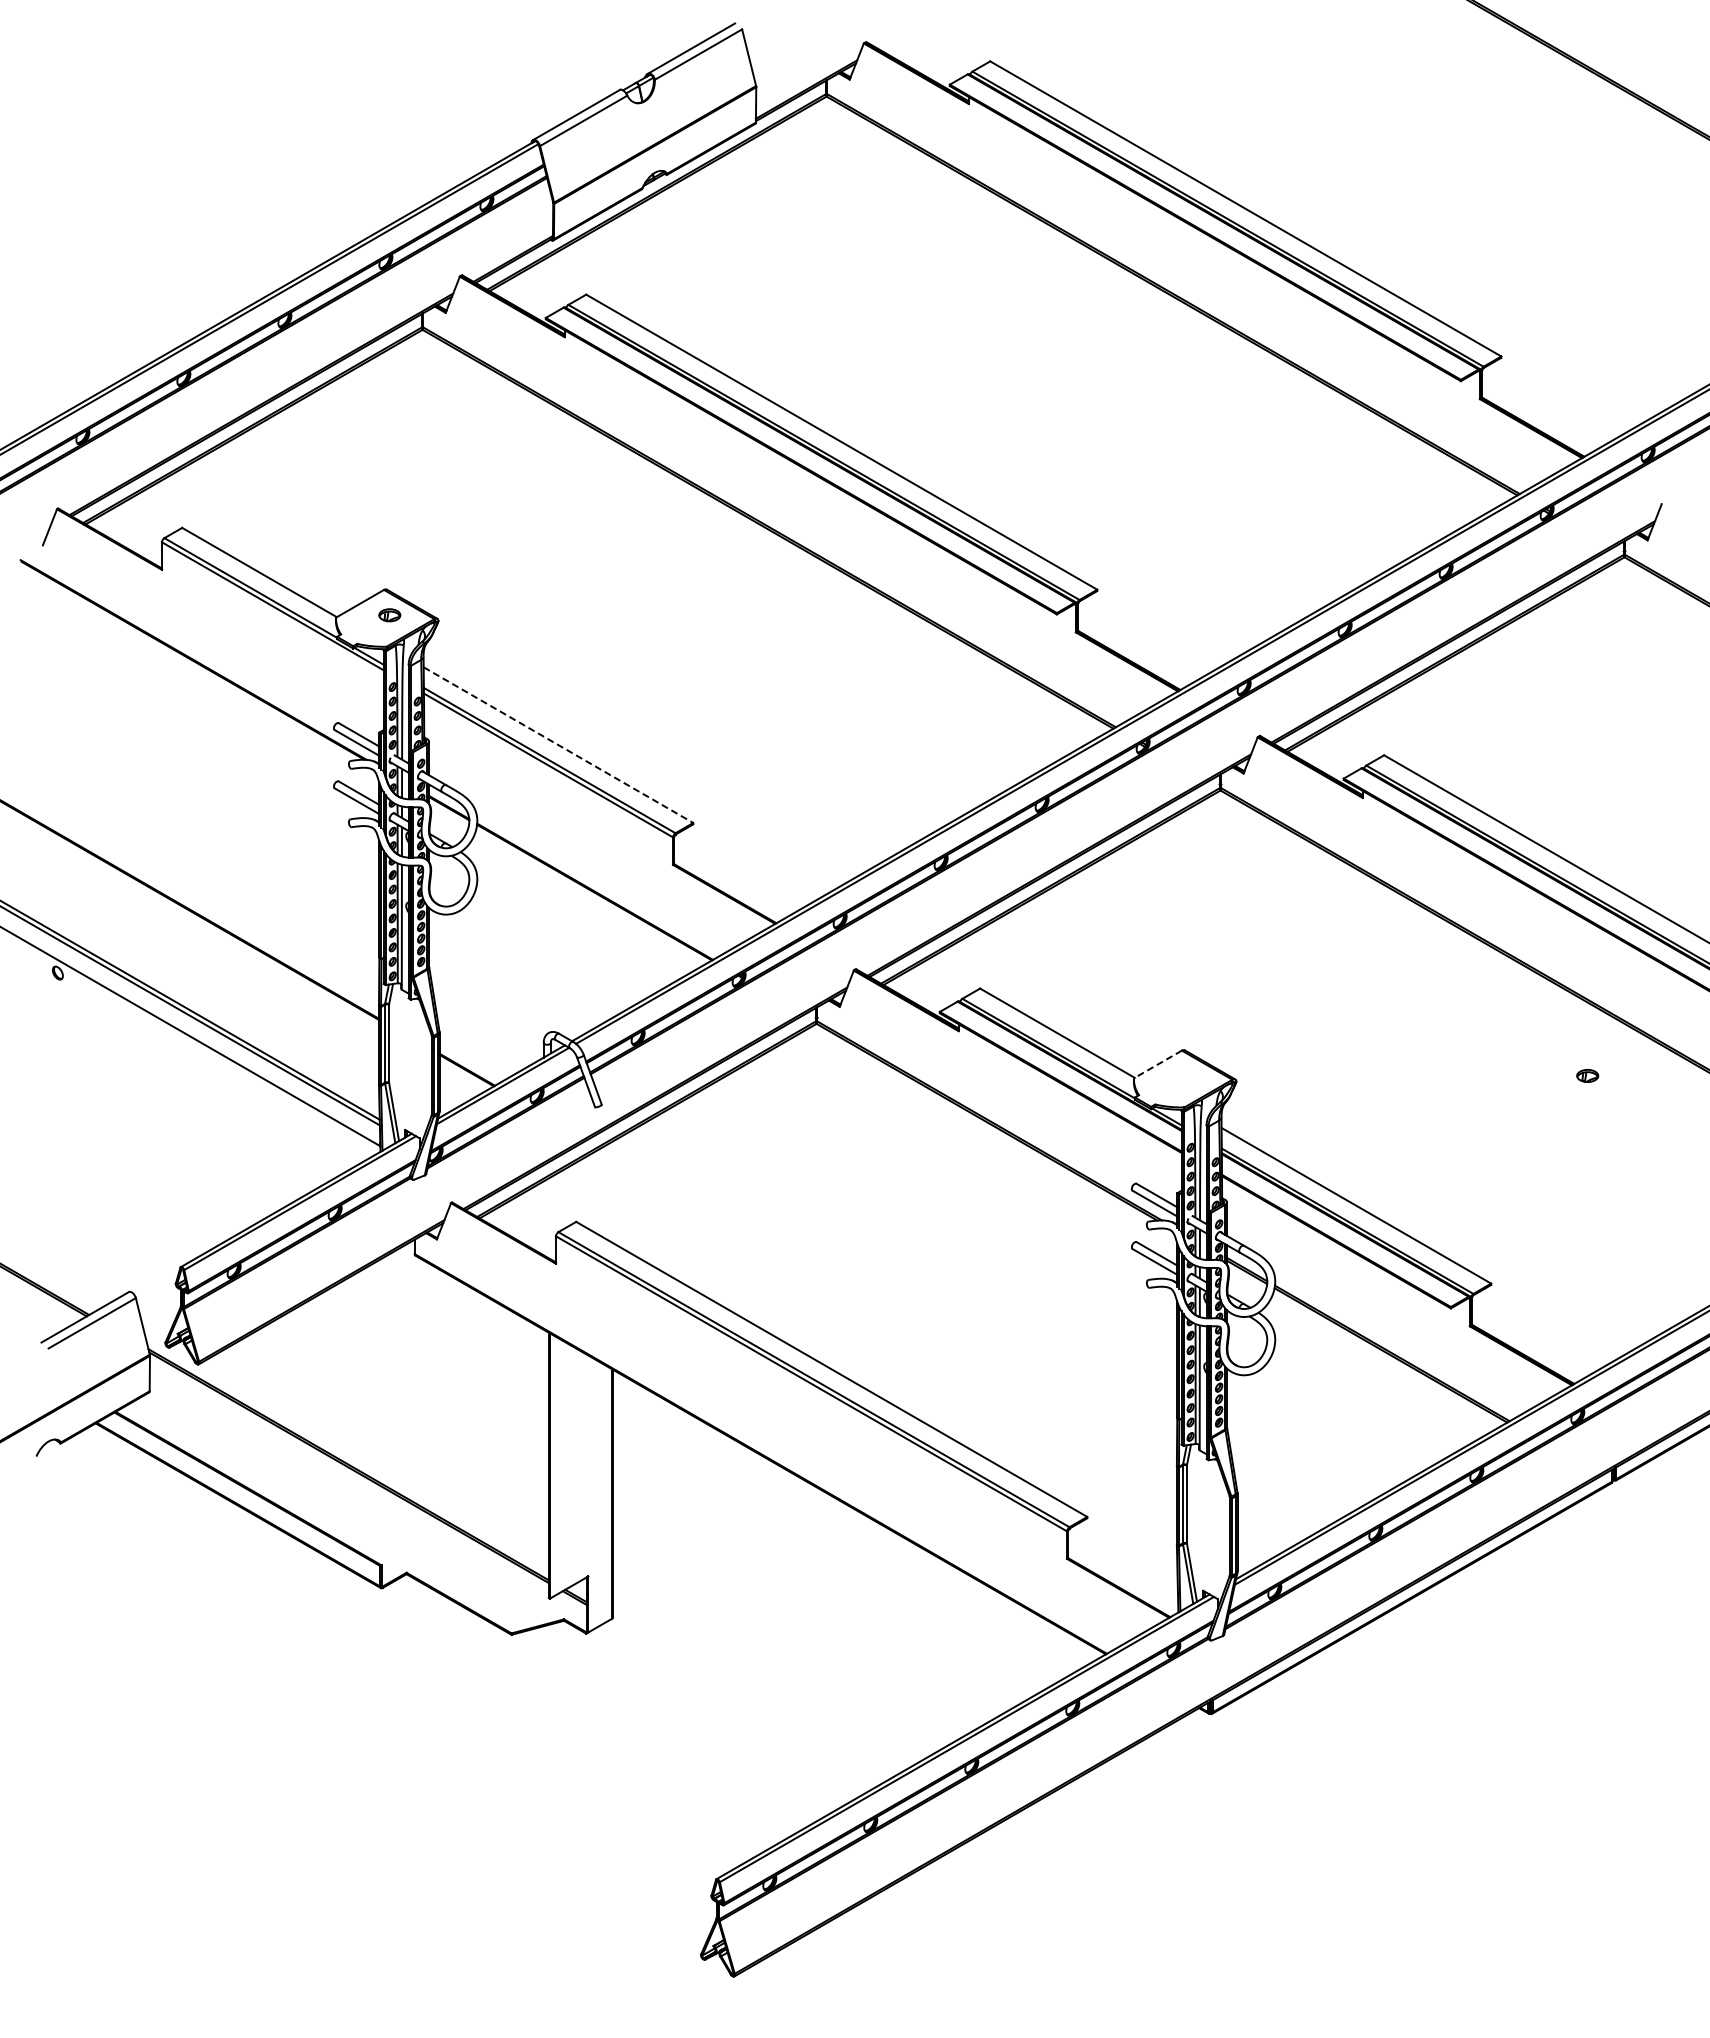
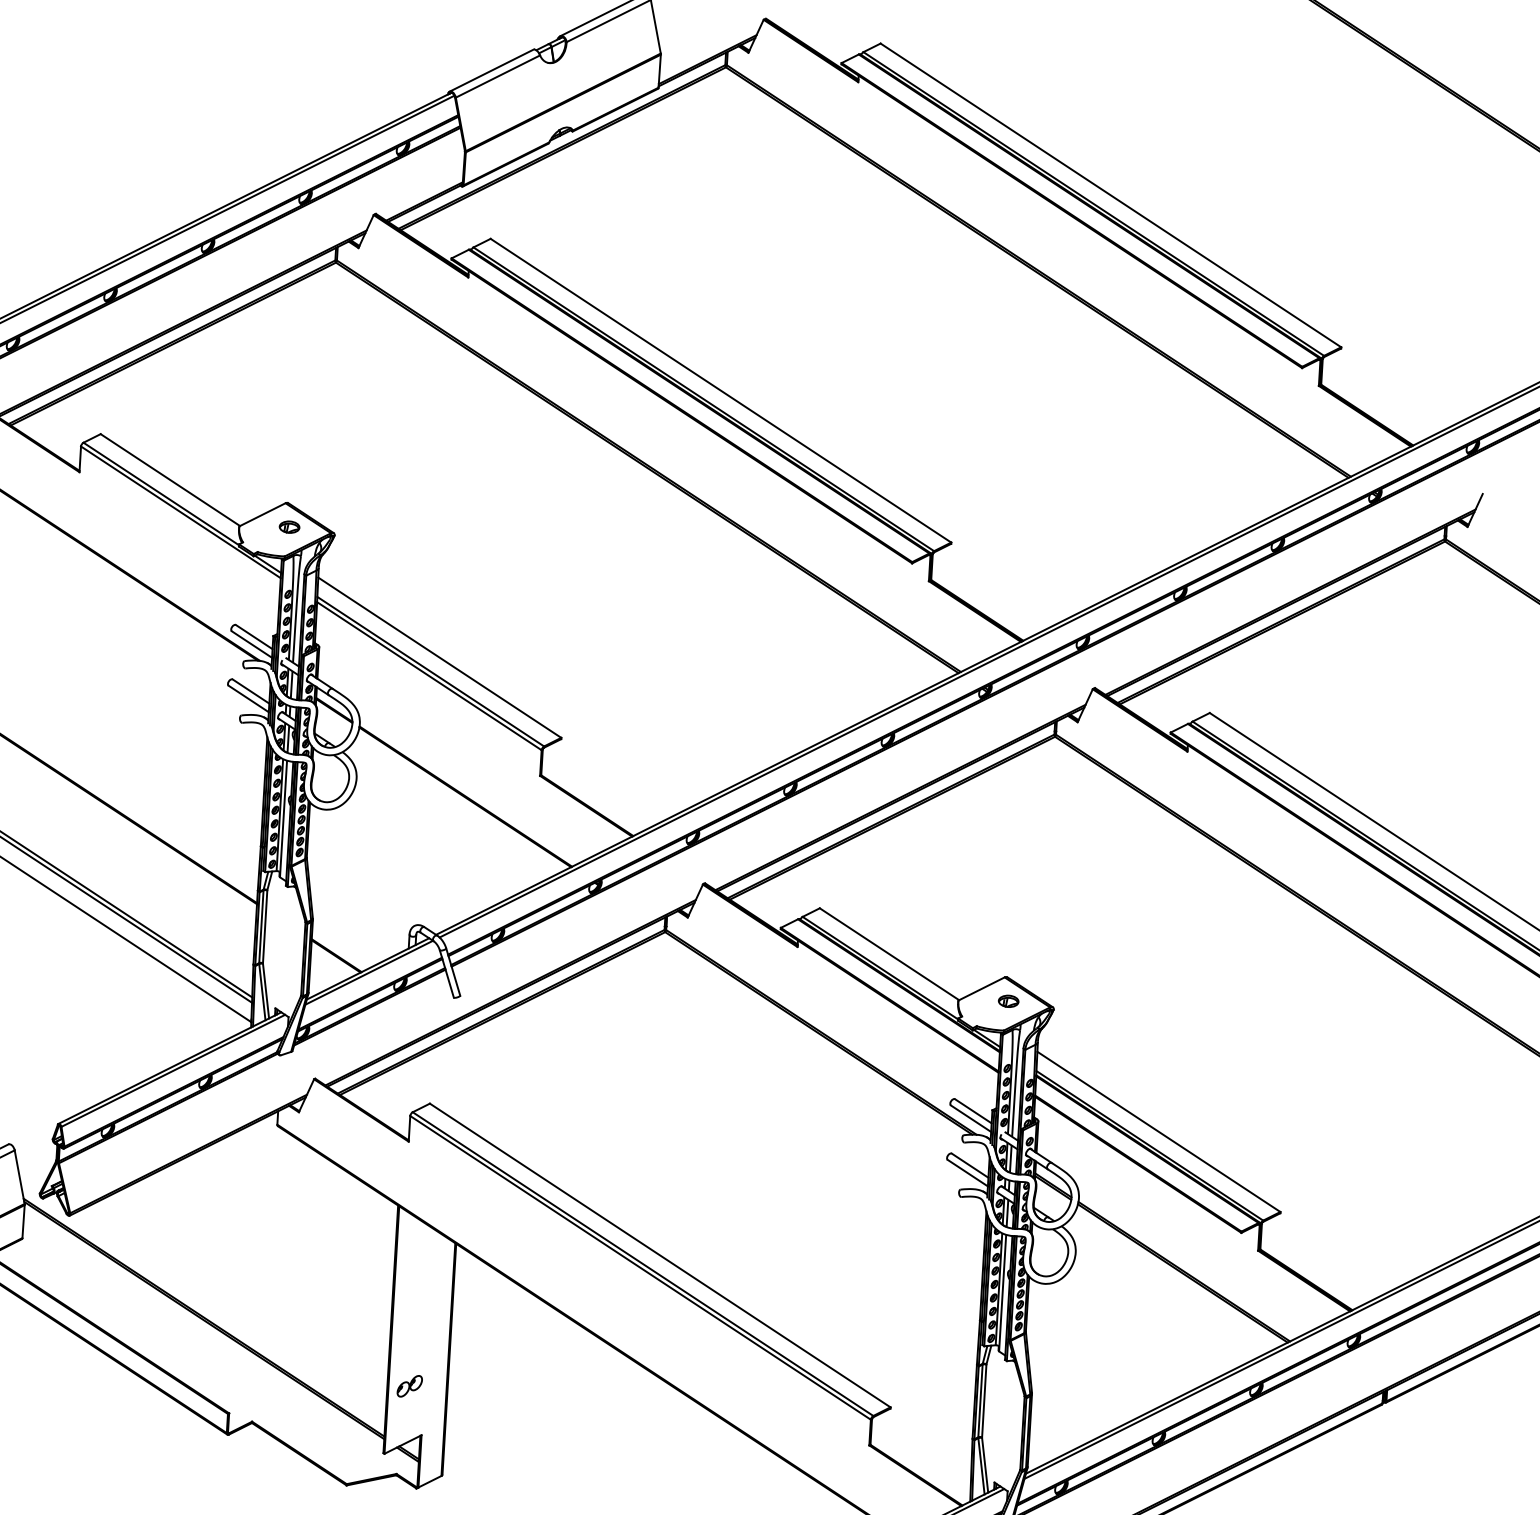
line: (558, 745) -> (439, 658), dashed -> solid
line: (1157, 1064) -> (981, 988), dashed -> solid
part: (1587, 1075) -> (1008, 1000), moved
part: (572, 1524) -> (409, 1385), added

